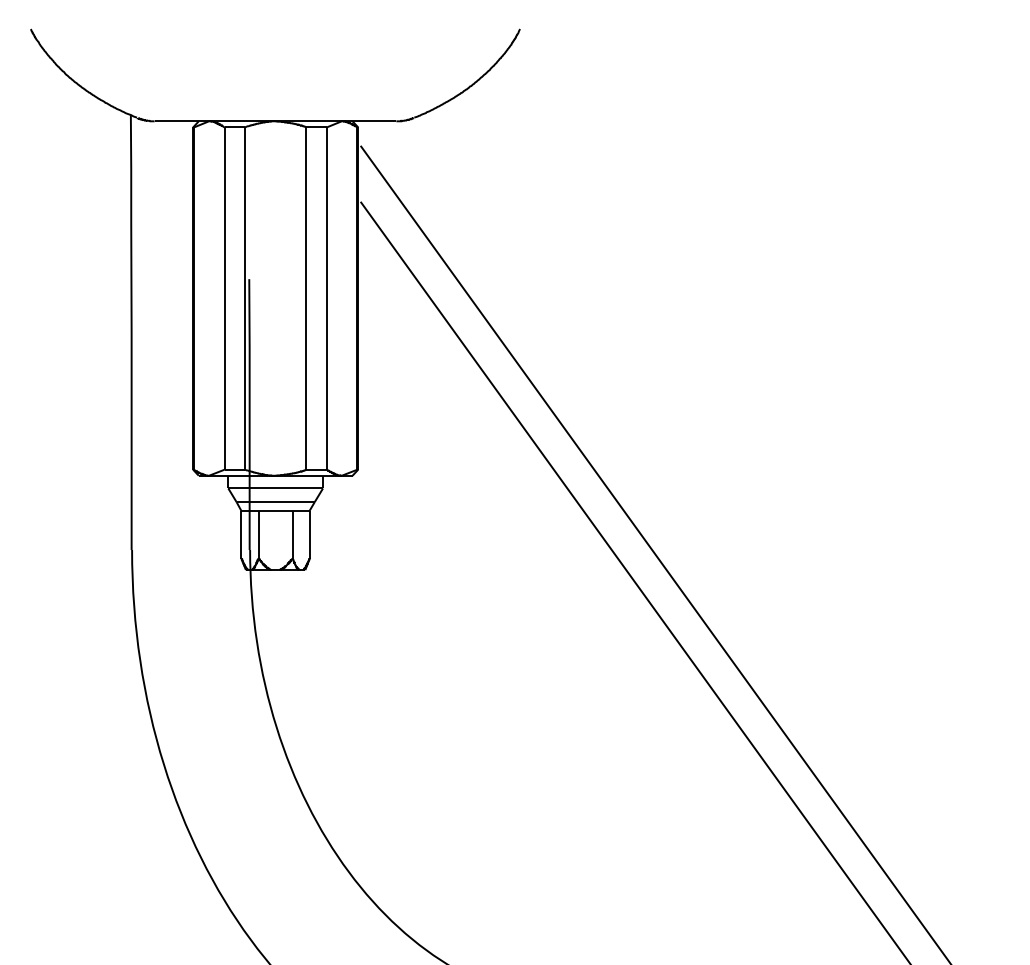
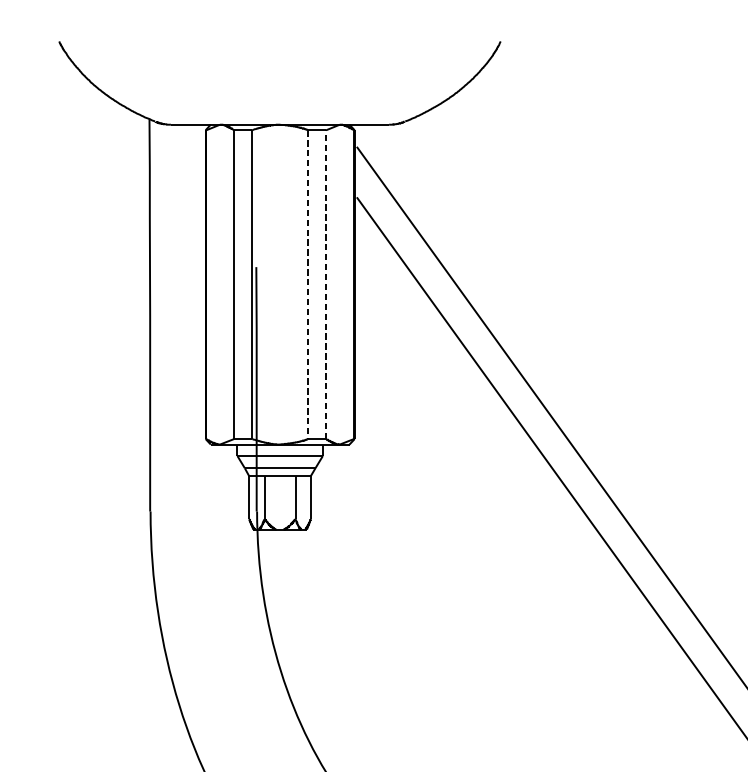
line: (326, 298) -> (326, 284), solid -> dashed
line: (306, 299) -> (307, 285), solid -> dashed

